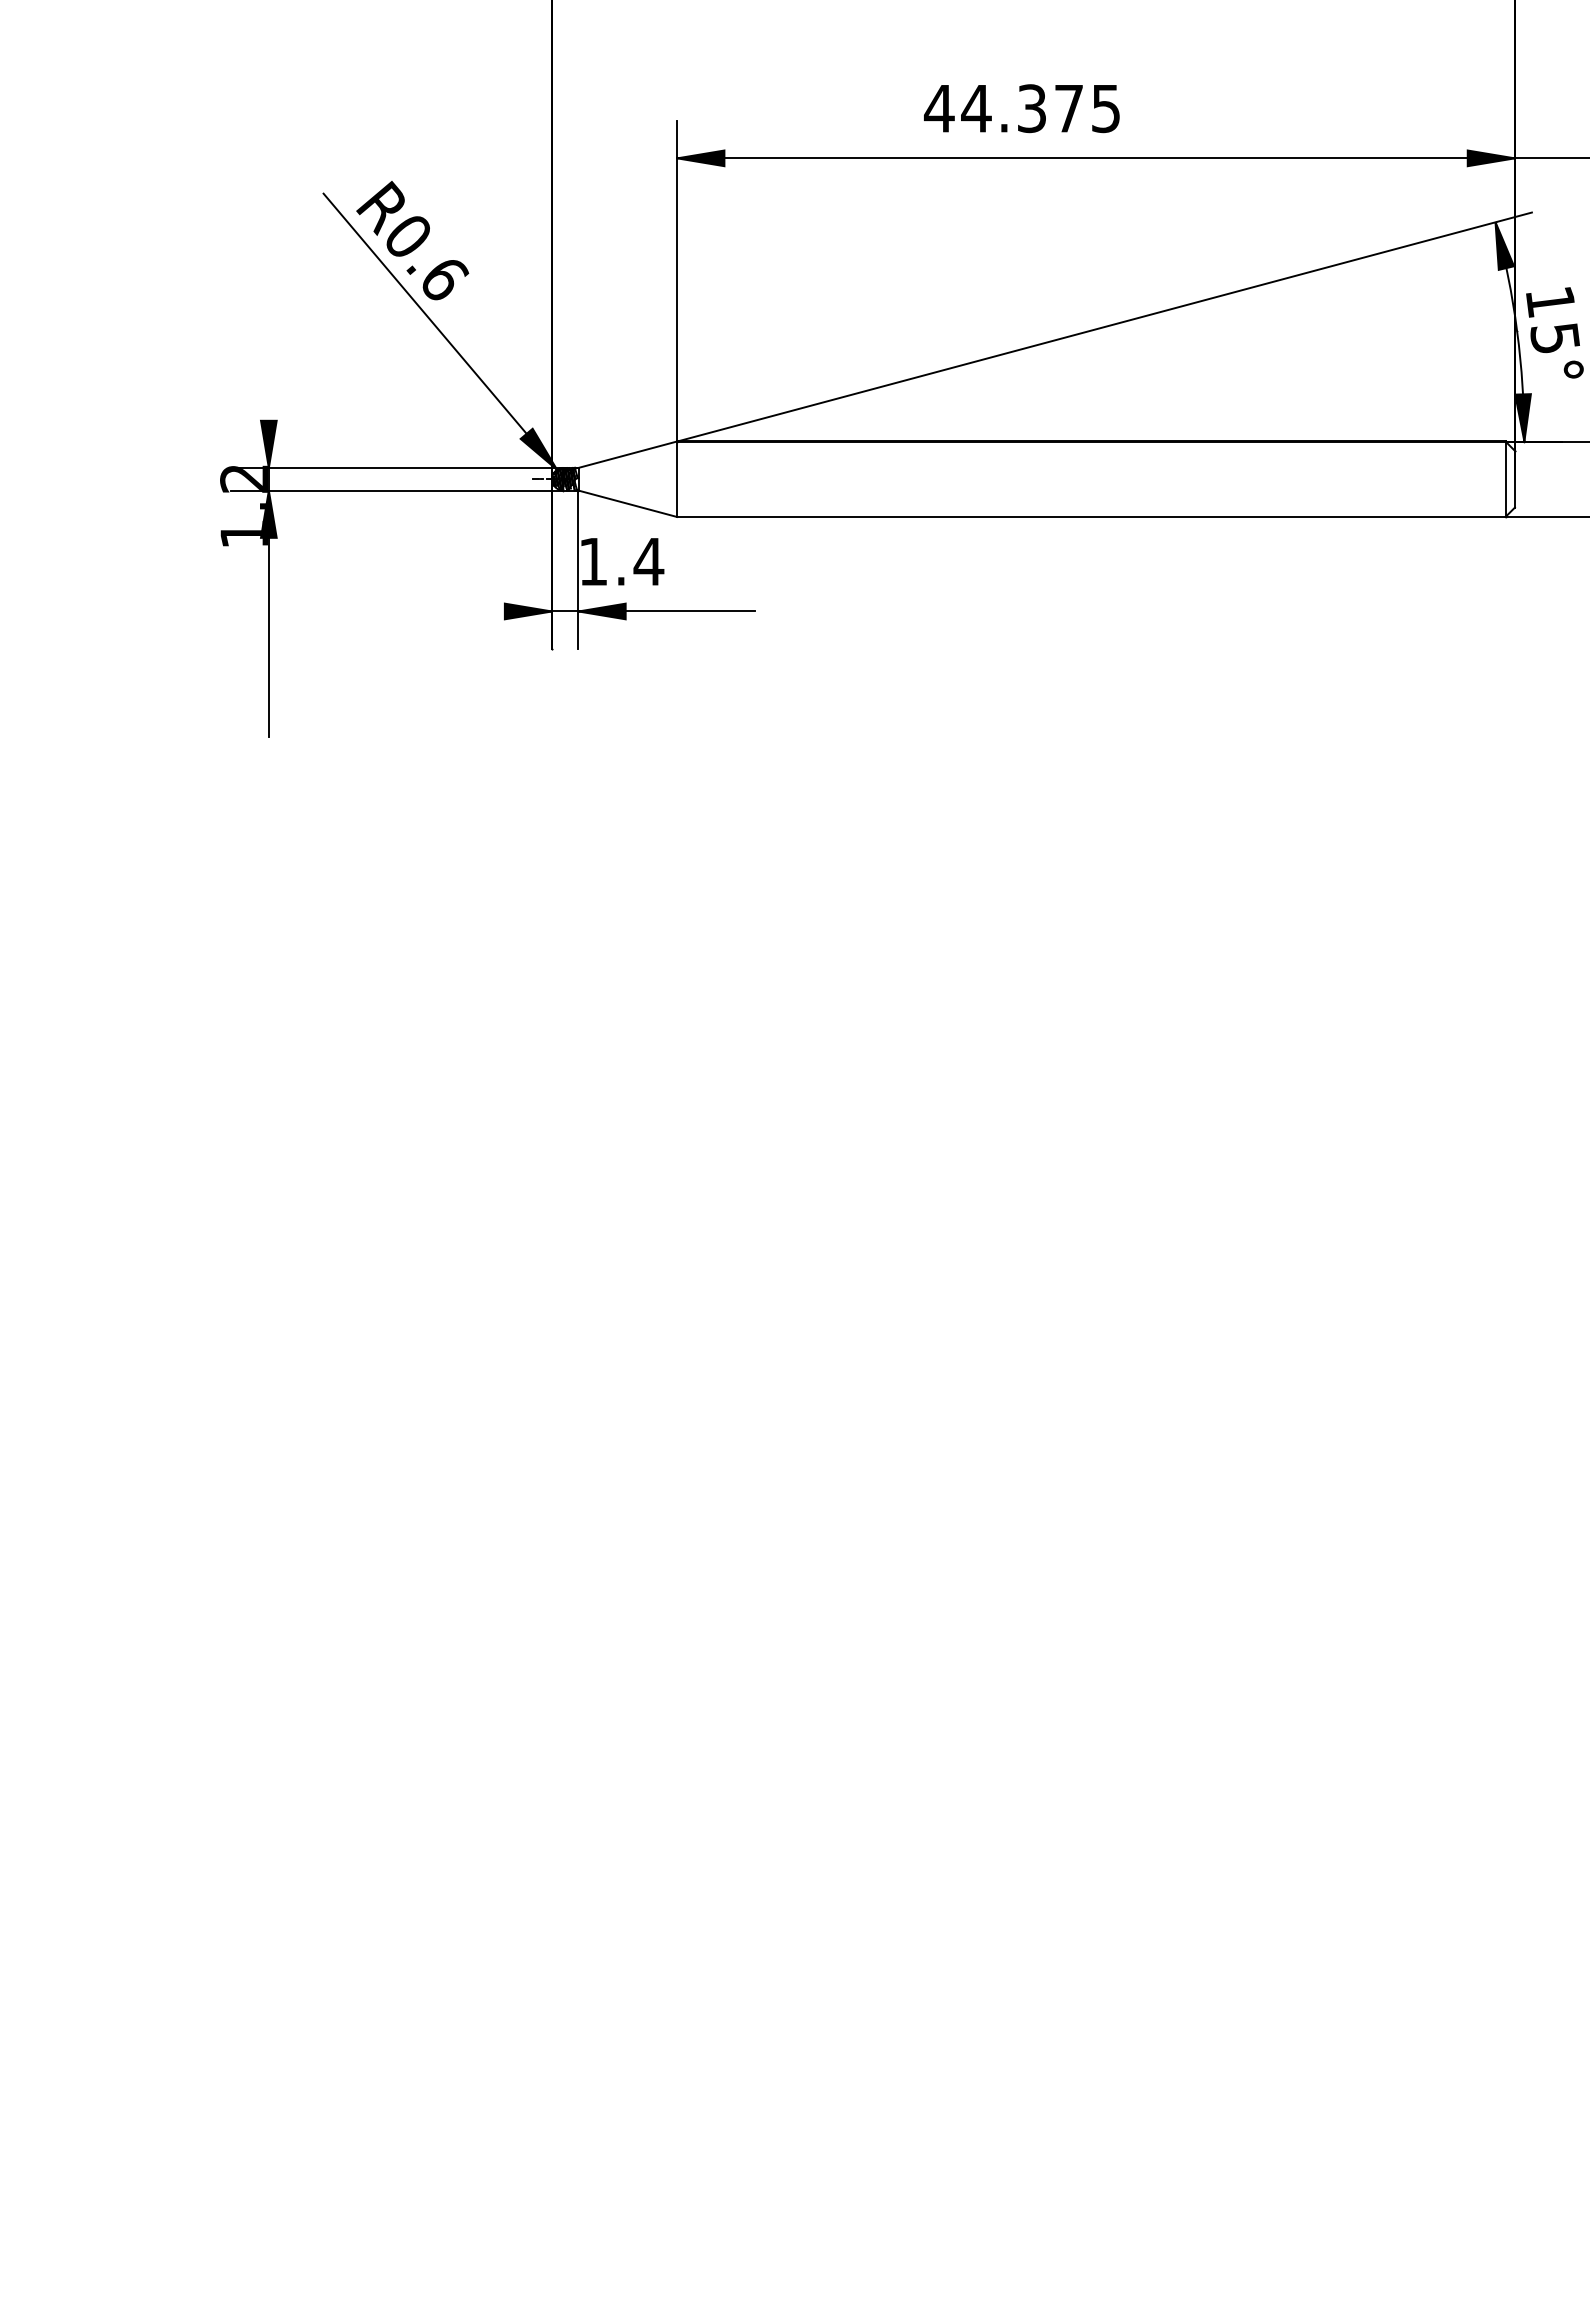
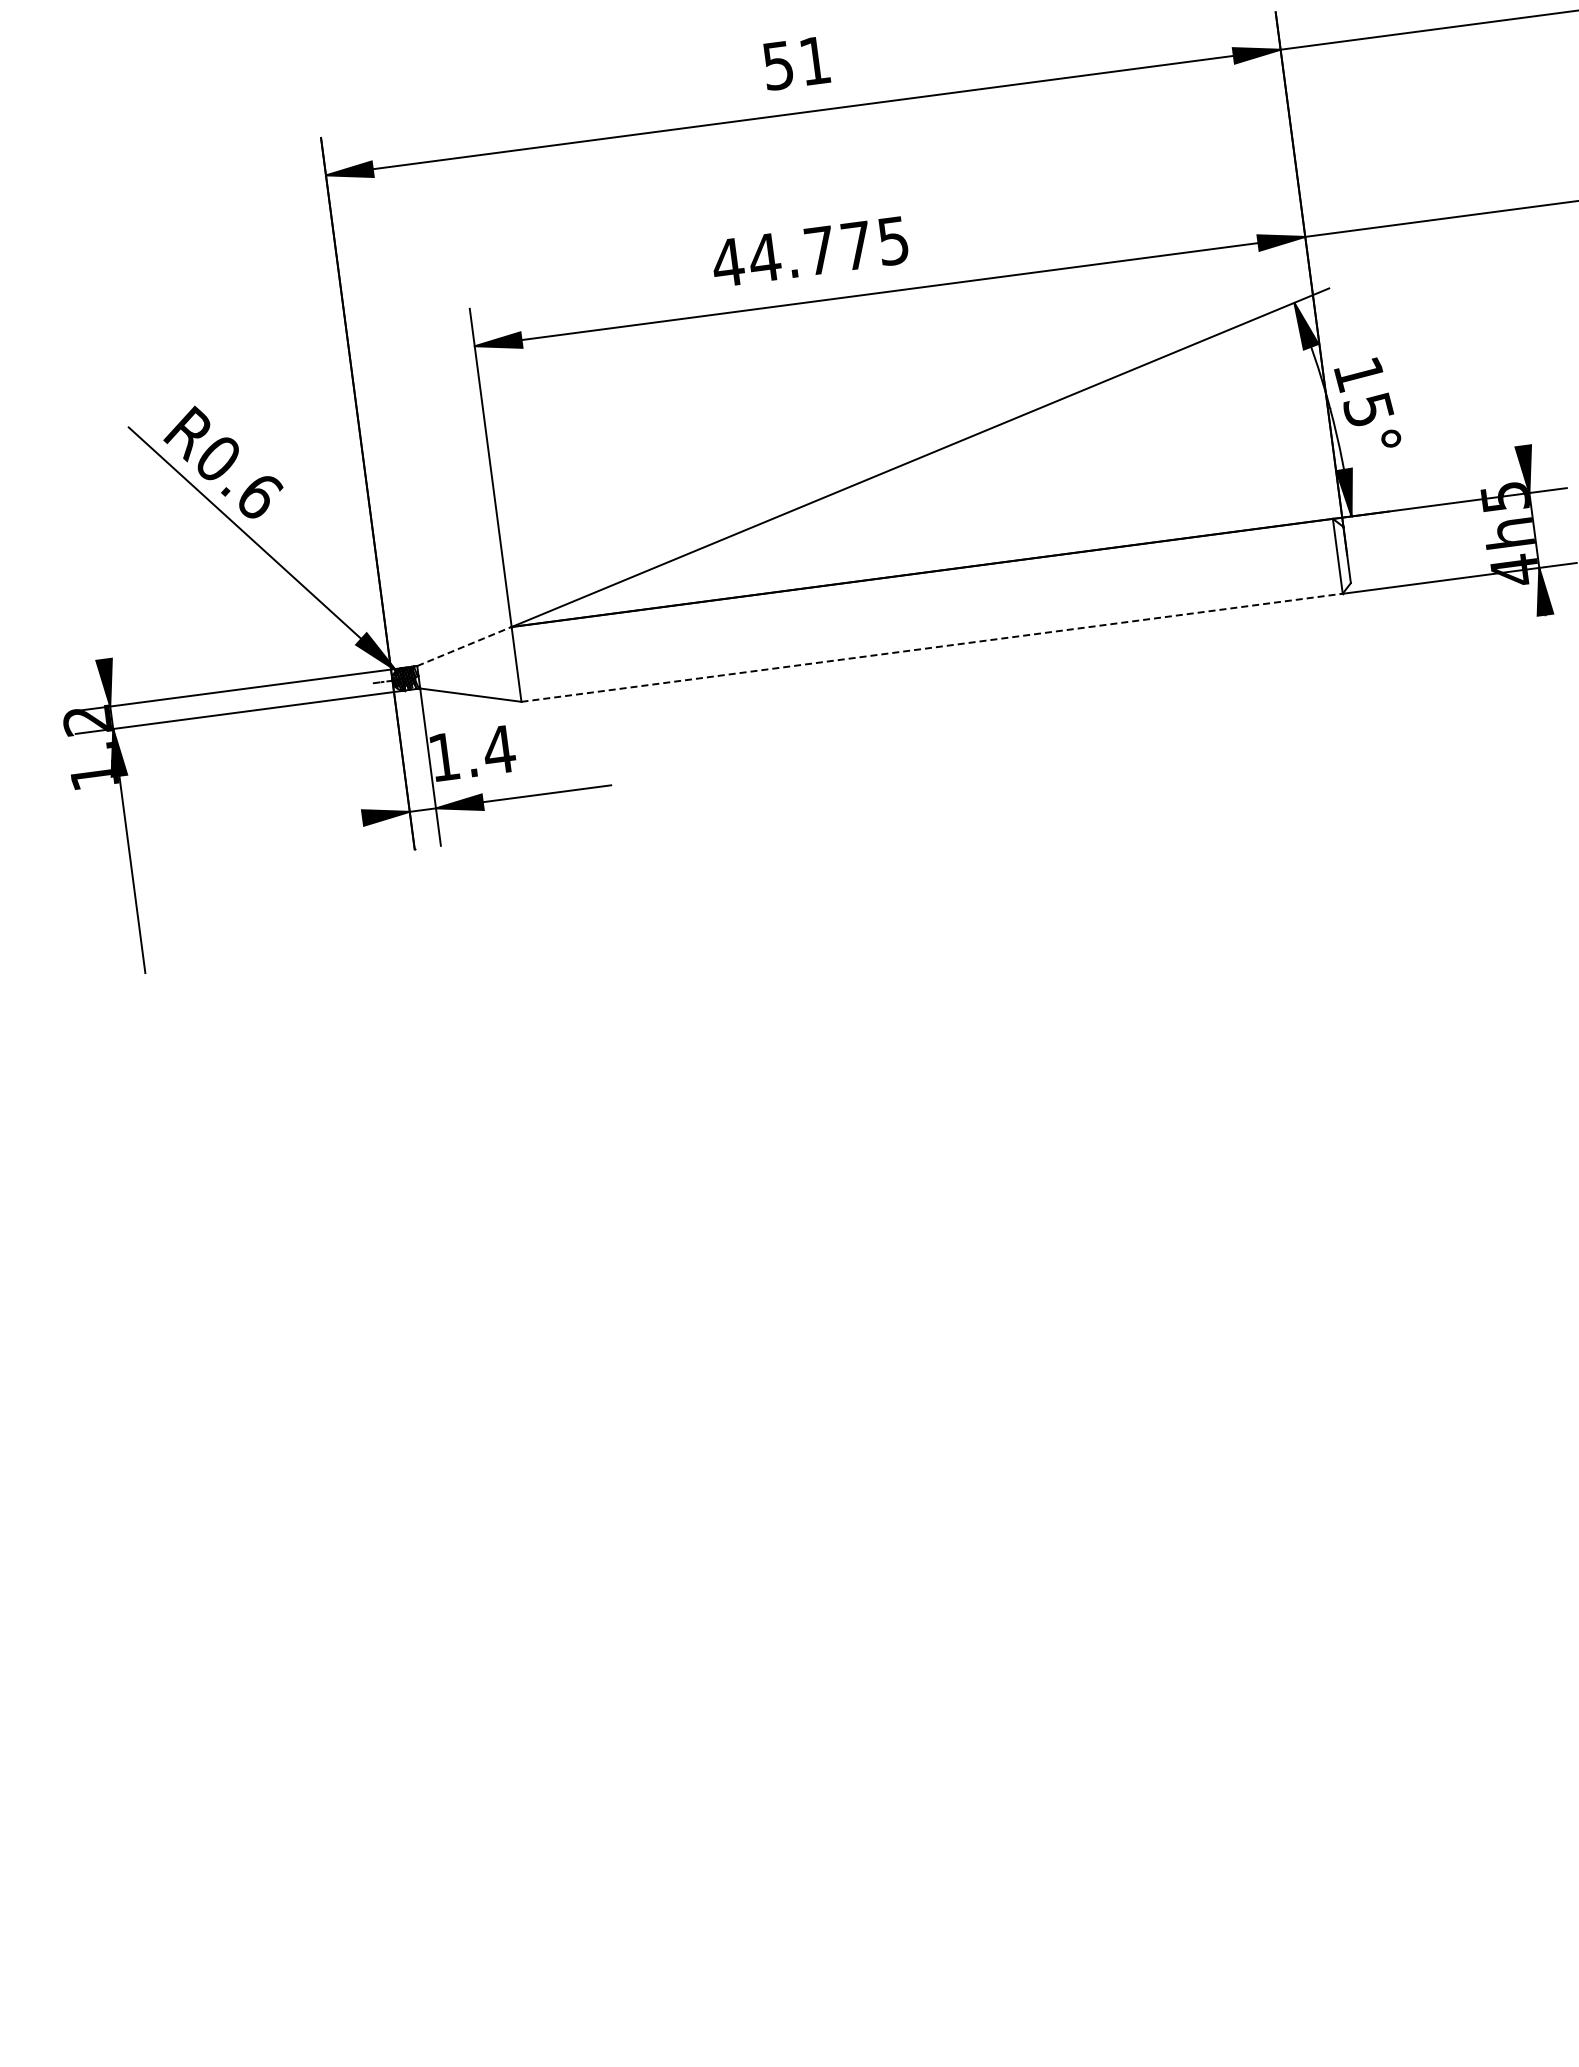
text: (1031, 108) -> (819, 250), 44.375 -> 44.775
line: (628, 454) -> (465, 646), solid -> dashed
line: (1091, 517) -> (932, 648), solid -> dashed

